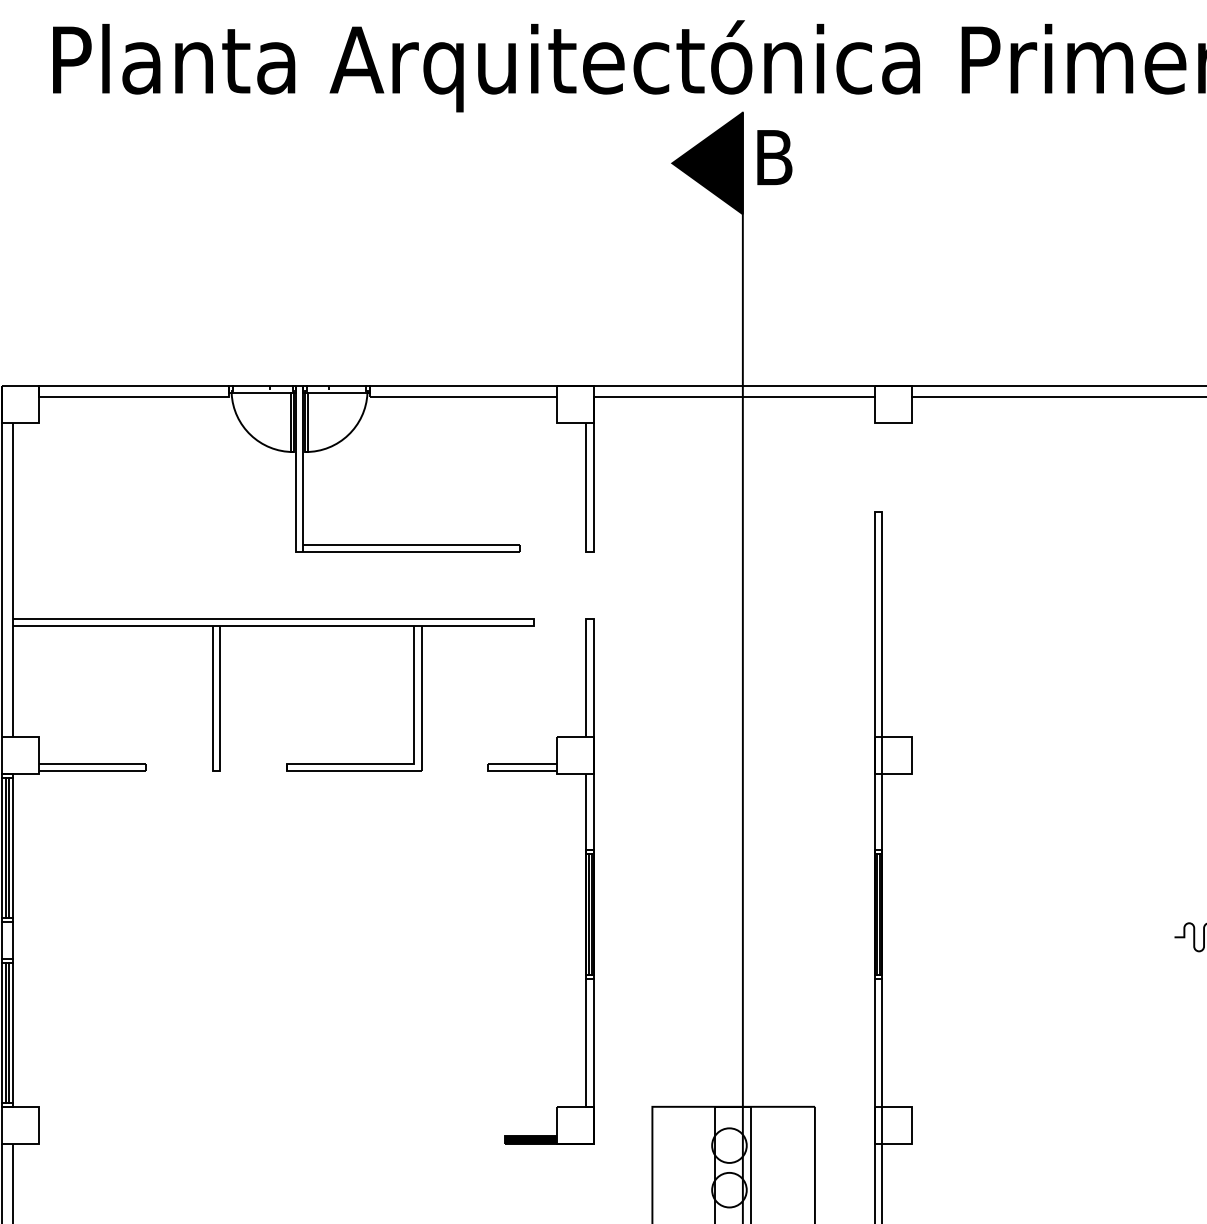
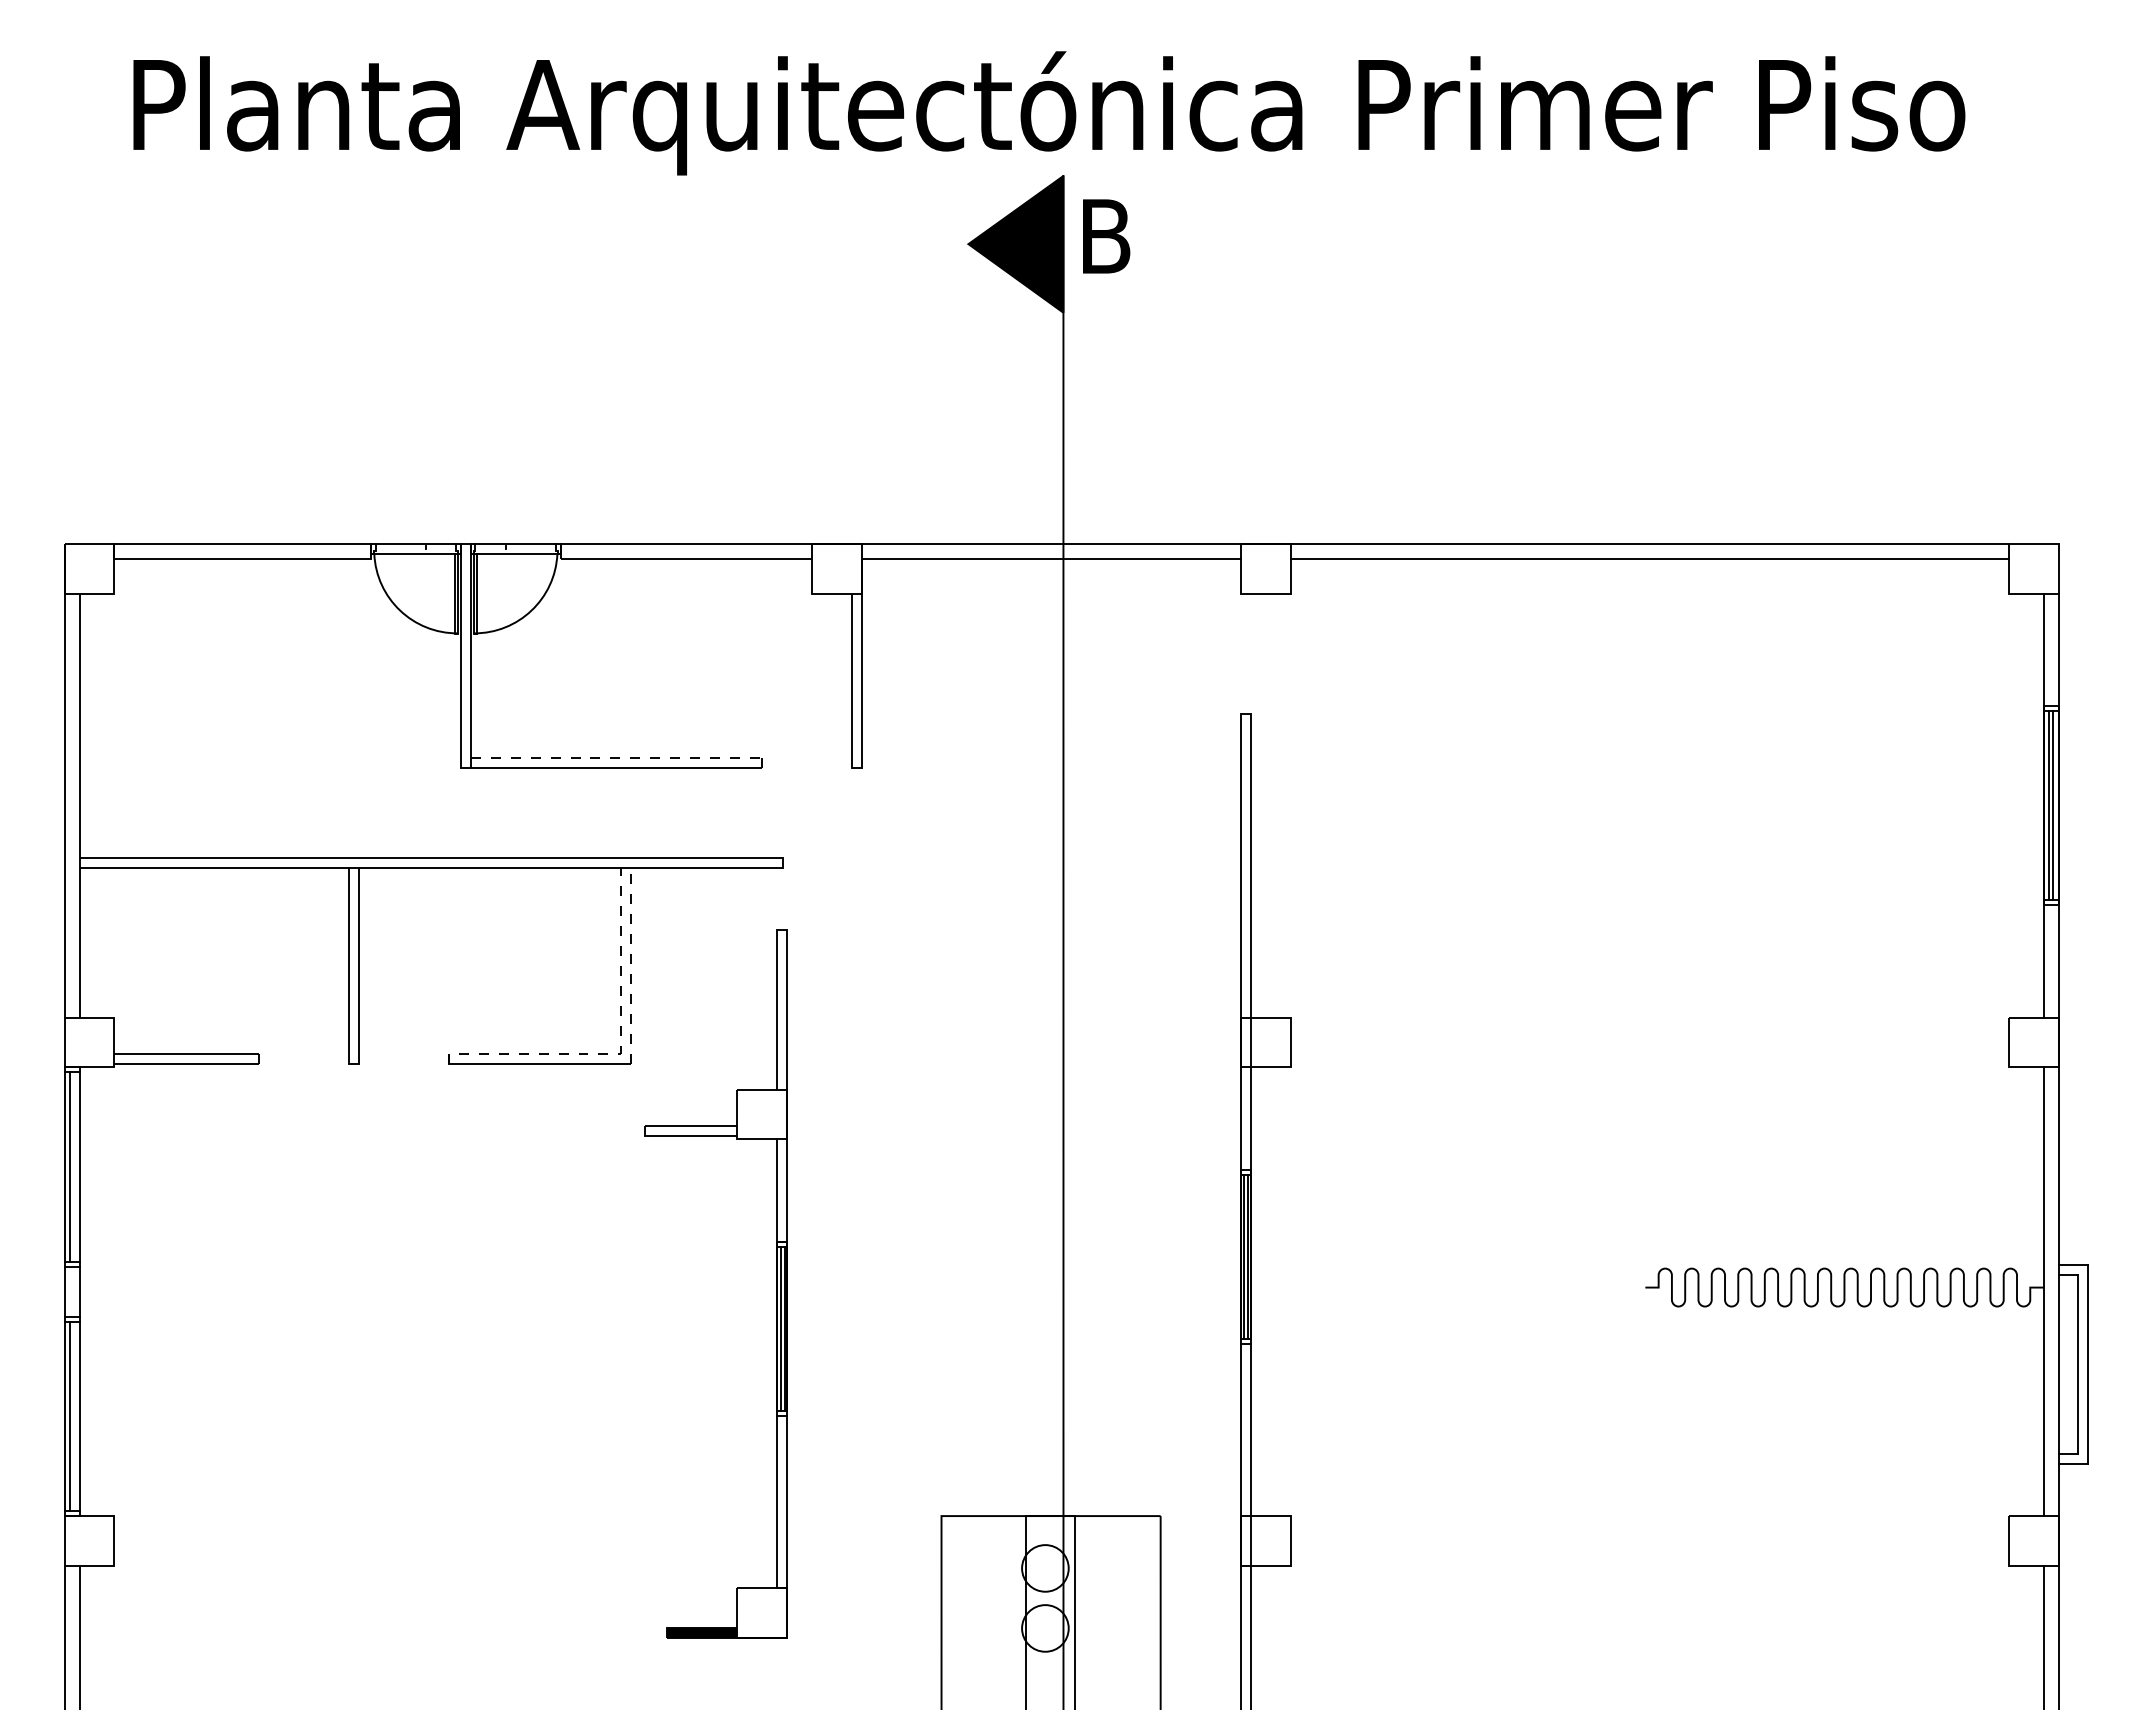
line: (411, 544) -> (616, 758), solid -> dashed
line: (421, 698) -> (630, 965), solid -> dashed
line: (414, 762) -> (620, 1052), solid -> dashed
line: (9, 847) -> (74, 1166), removed
part: (585, 880) -> (776, 1283), moved
line: (9, 1032) -> (74, 1416), removed

